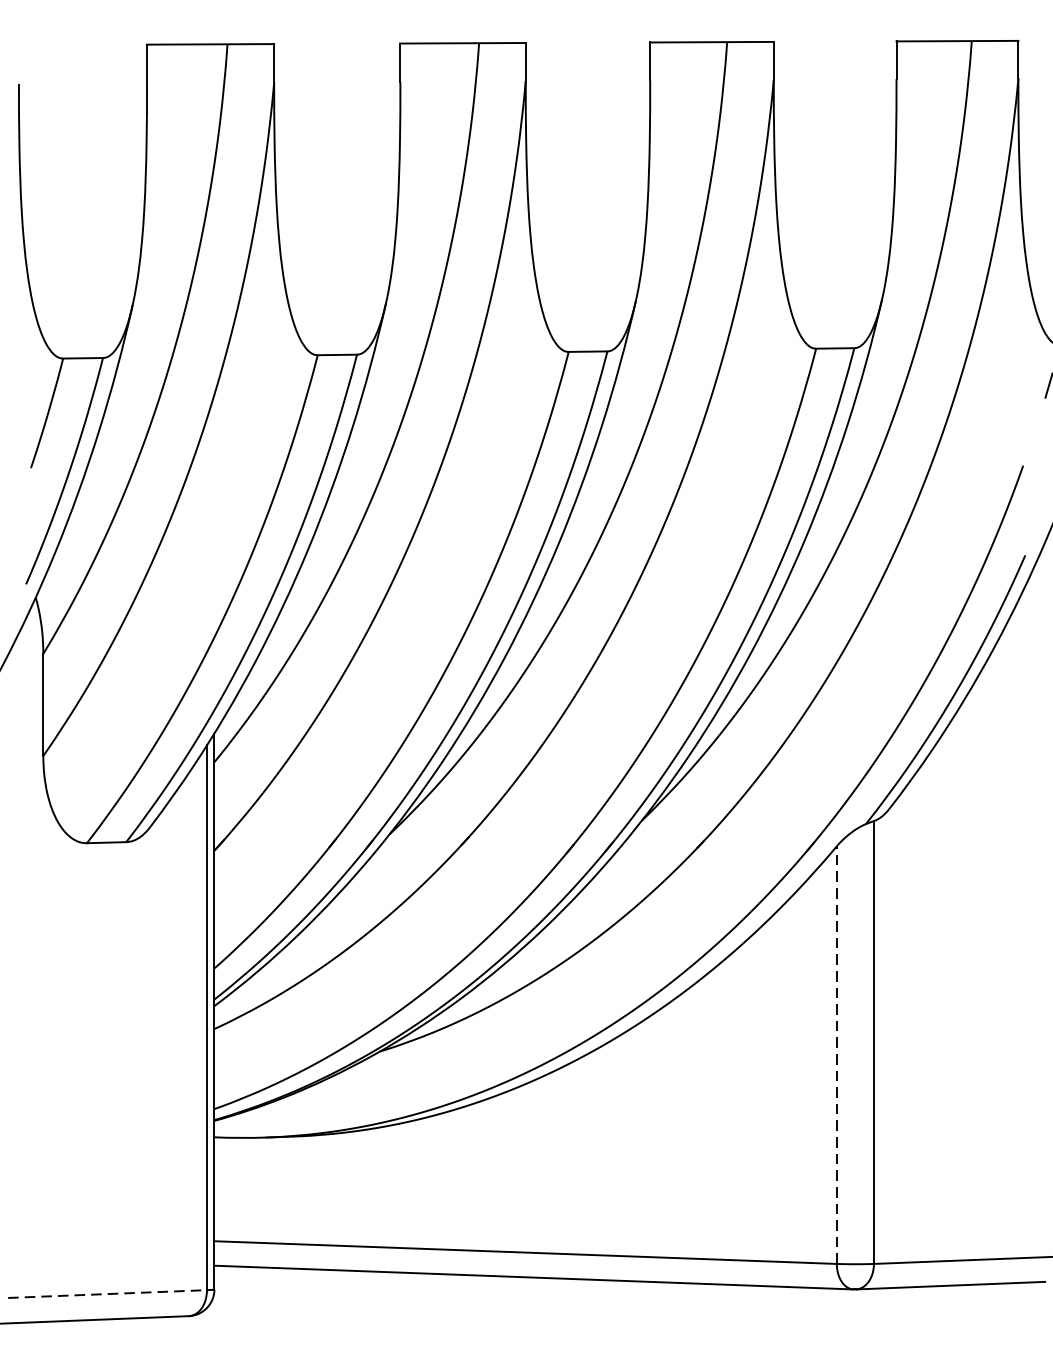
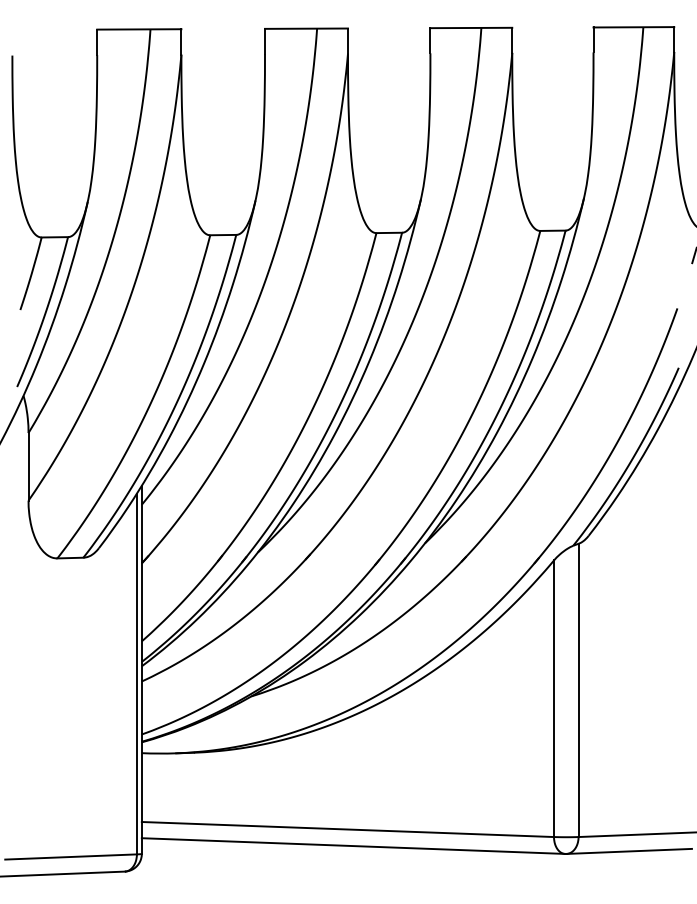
line: (837, 1054) -> (554, 698), dashed -> solid
line: (108, 1293) -> (71, 856), dashed -> solid

